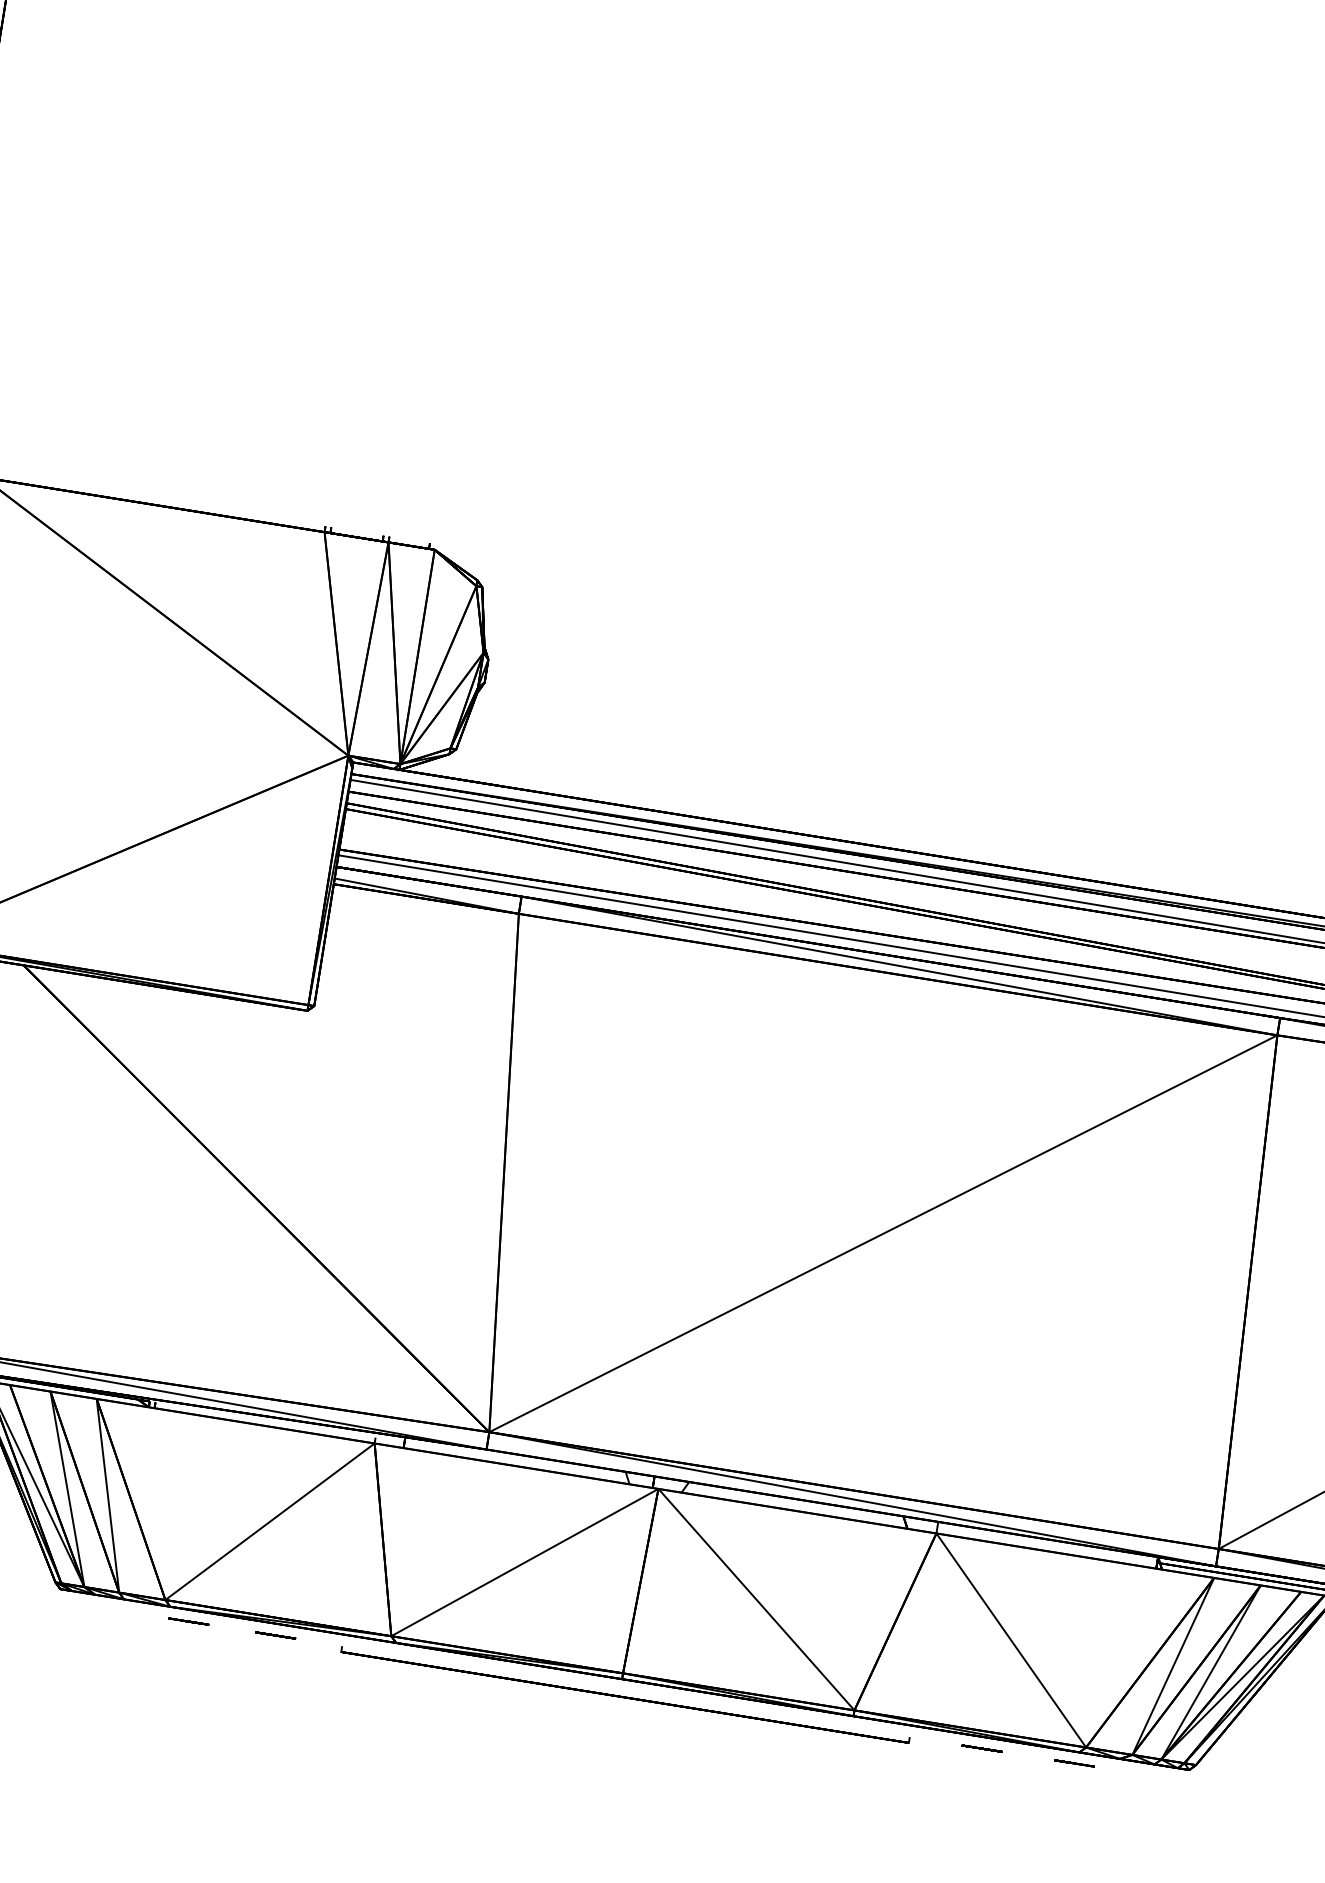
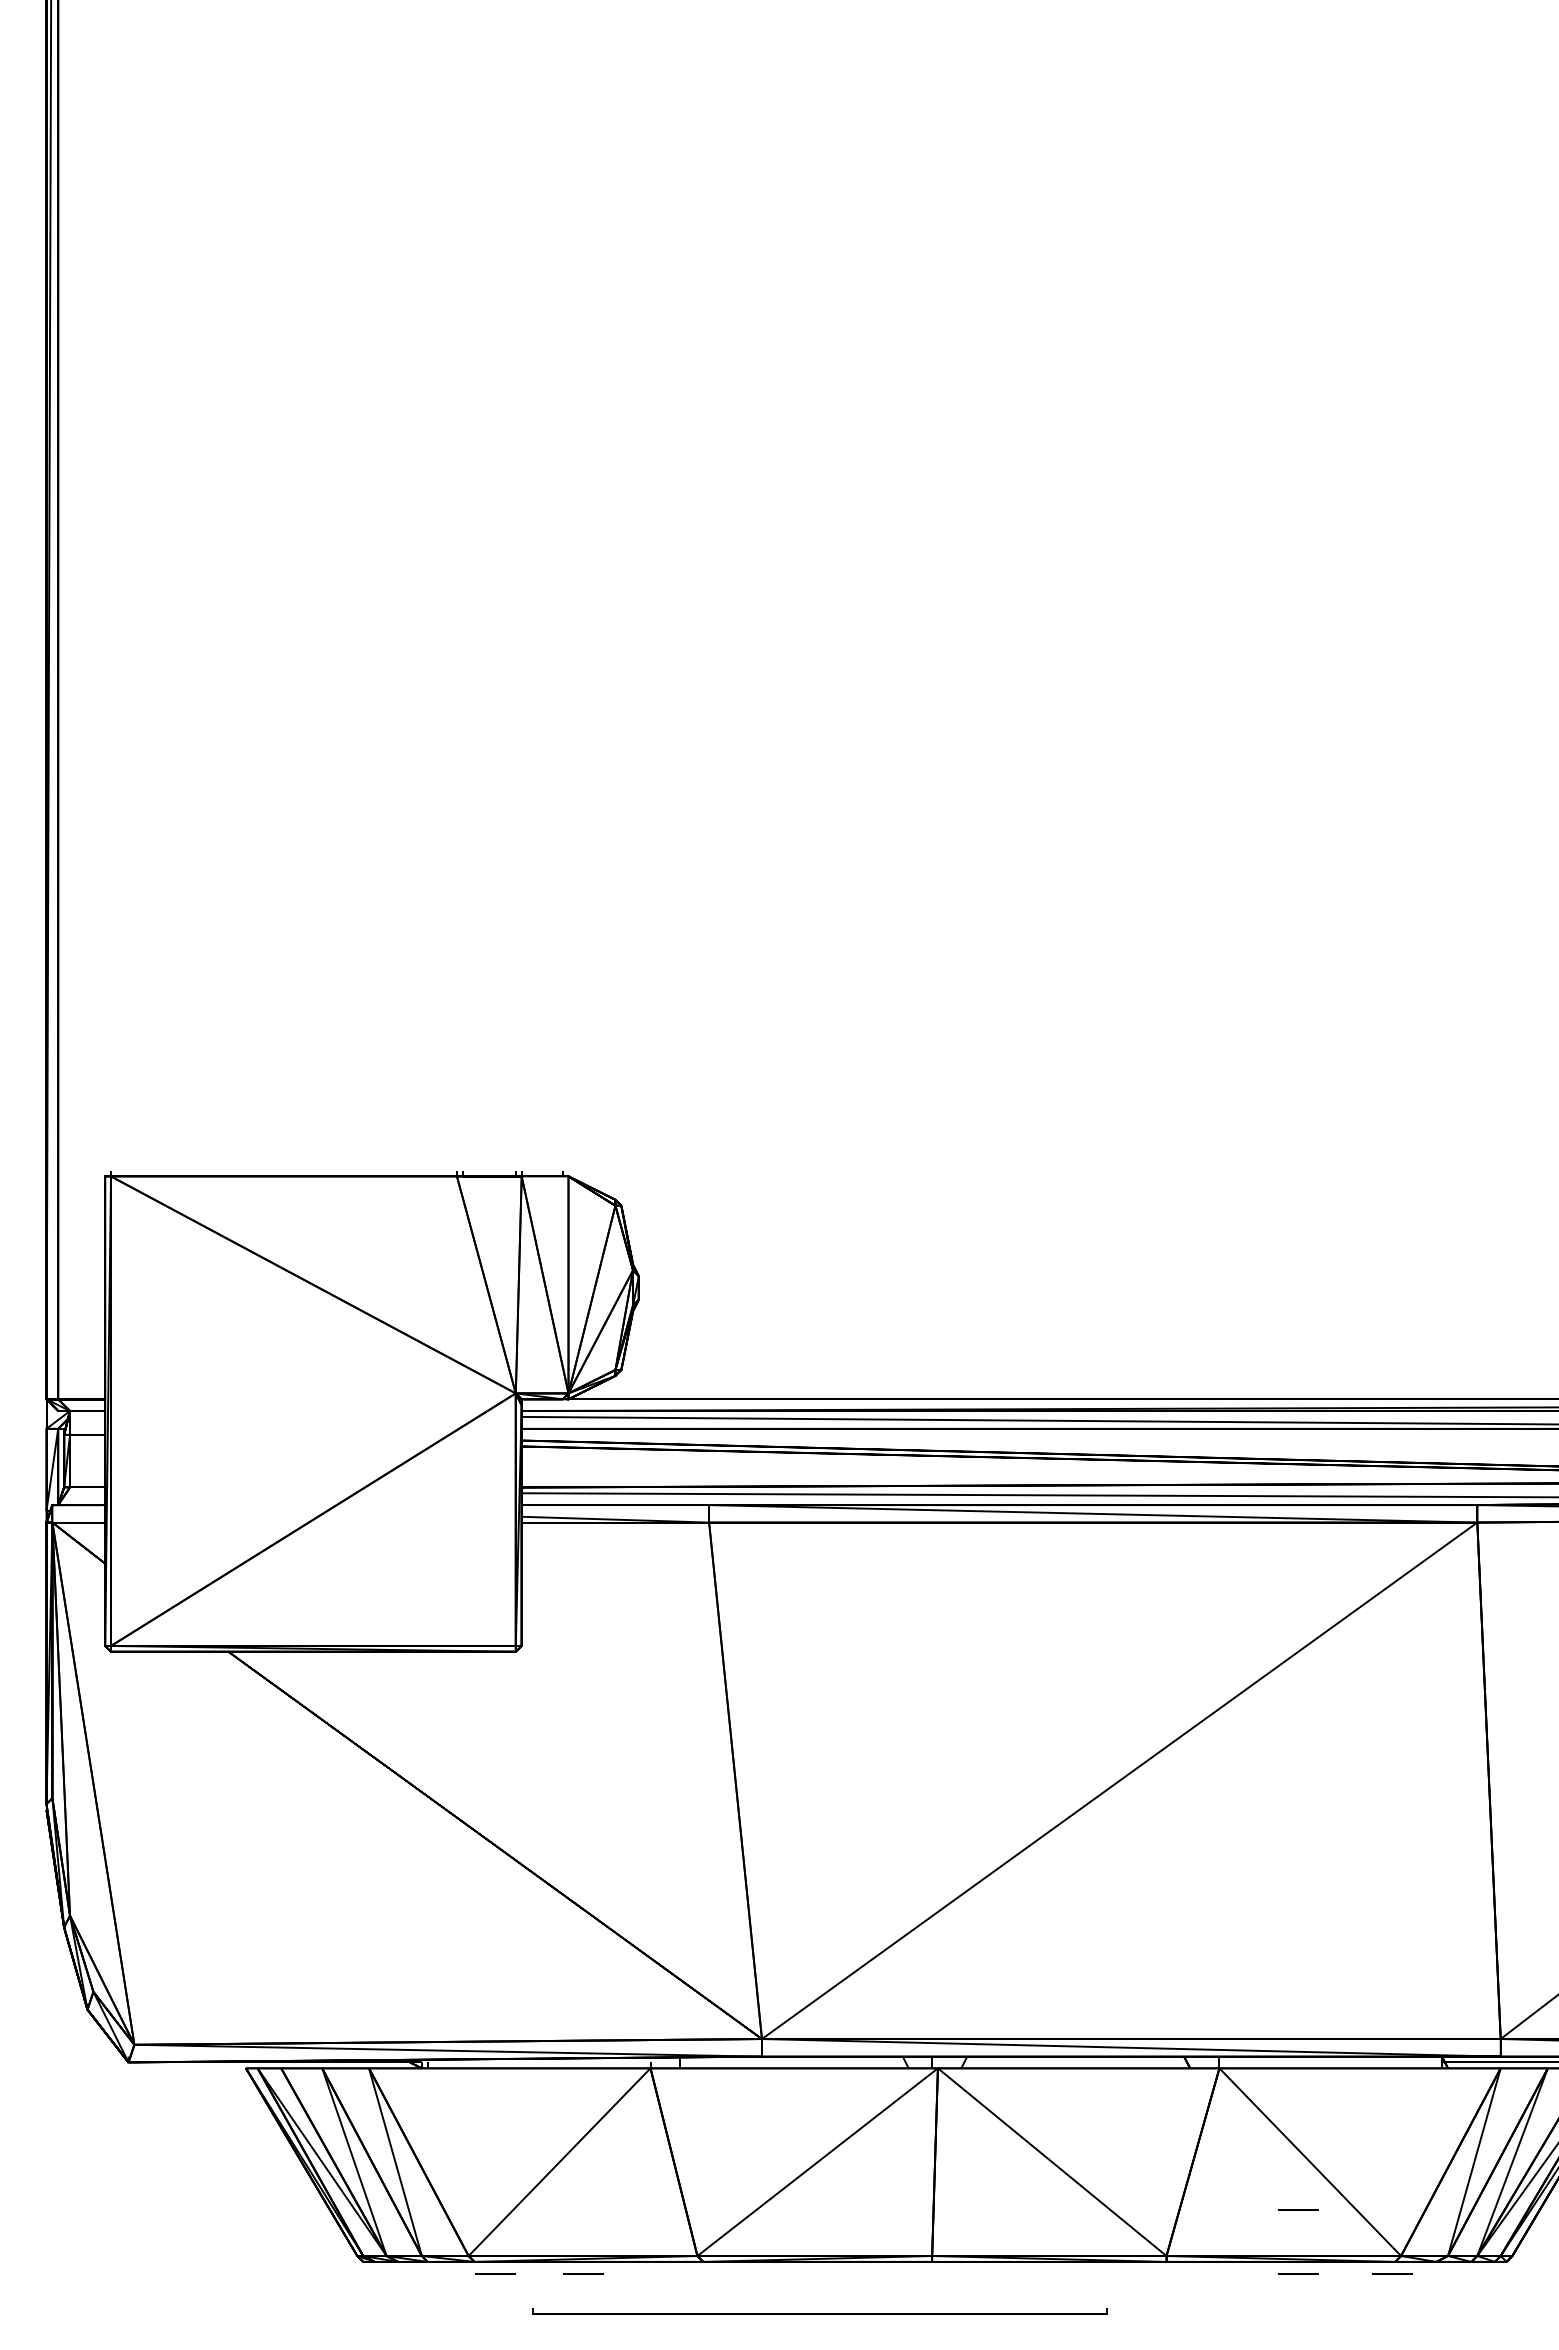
line: (992, 1685) -> (1298, 2209), added
curve: (624, 1697) -> (819, 2313), moved

